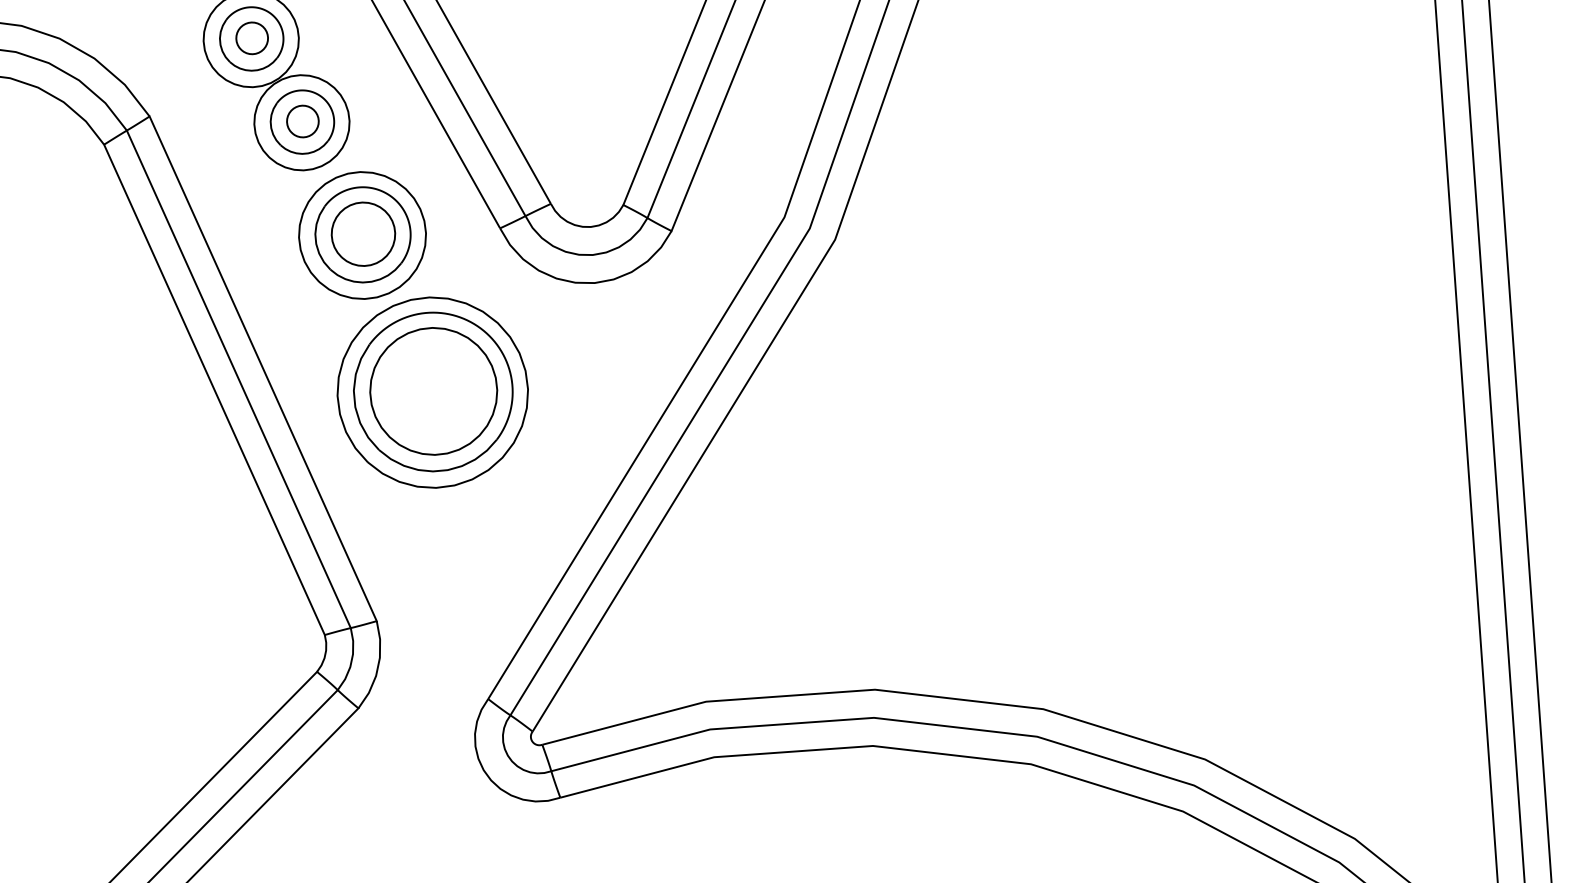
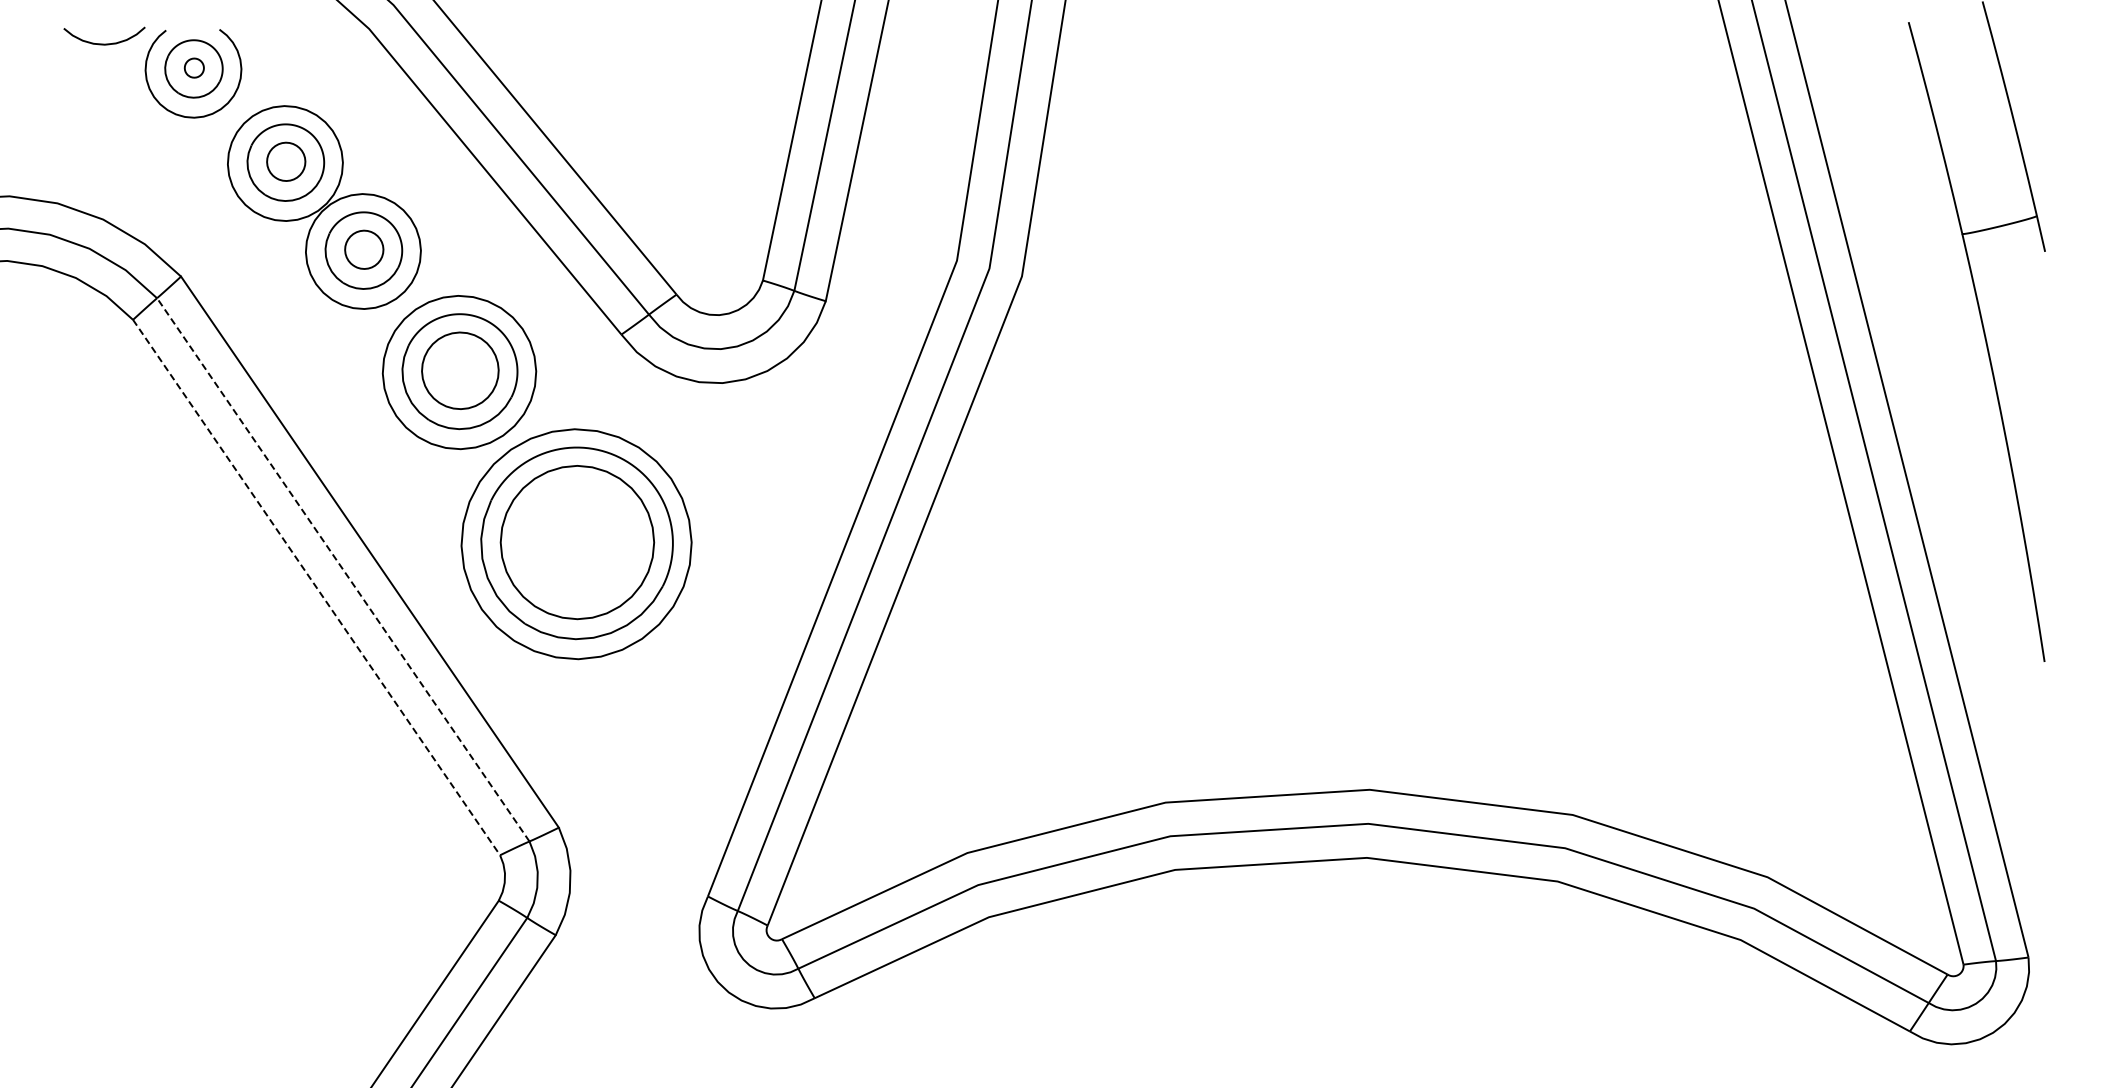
line: (239, 379) -> (343, 569), solid -> dashed
line: (214, 389) -> (316, 587), solid -> dashed

